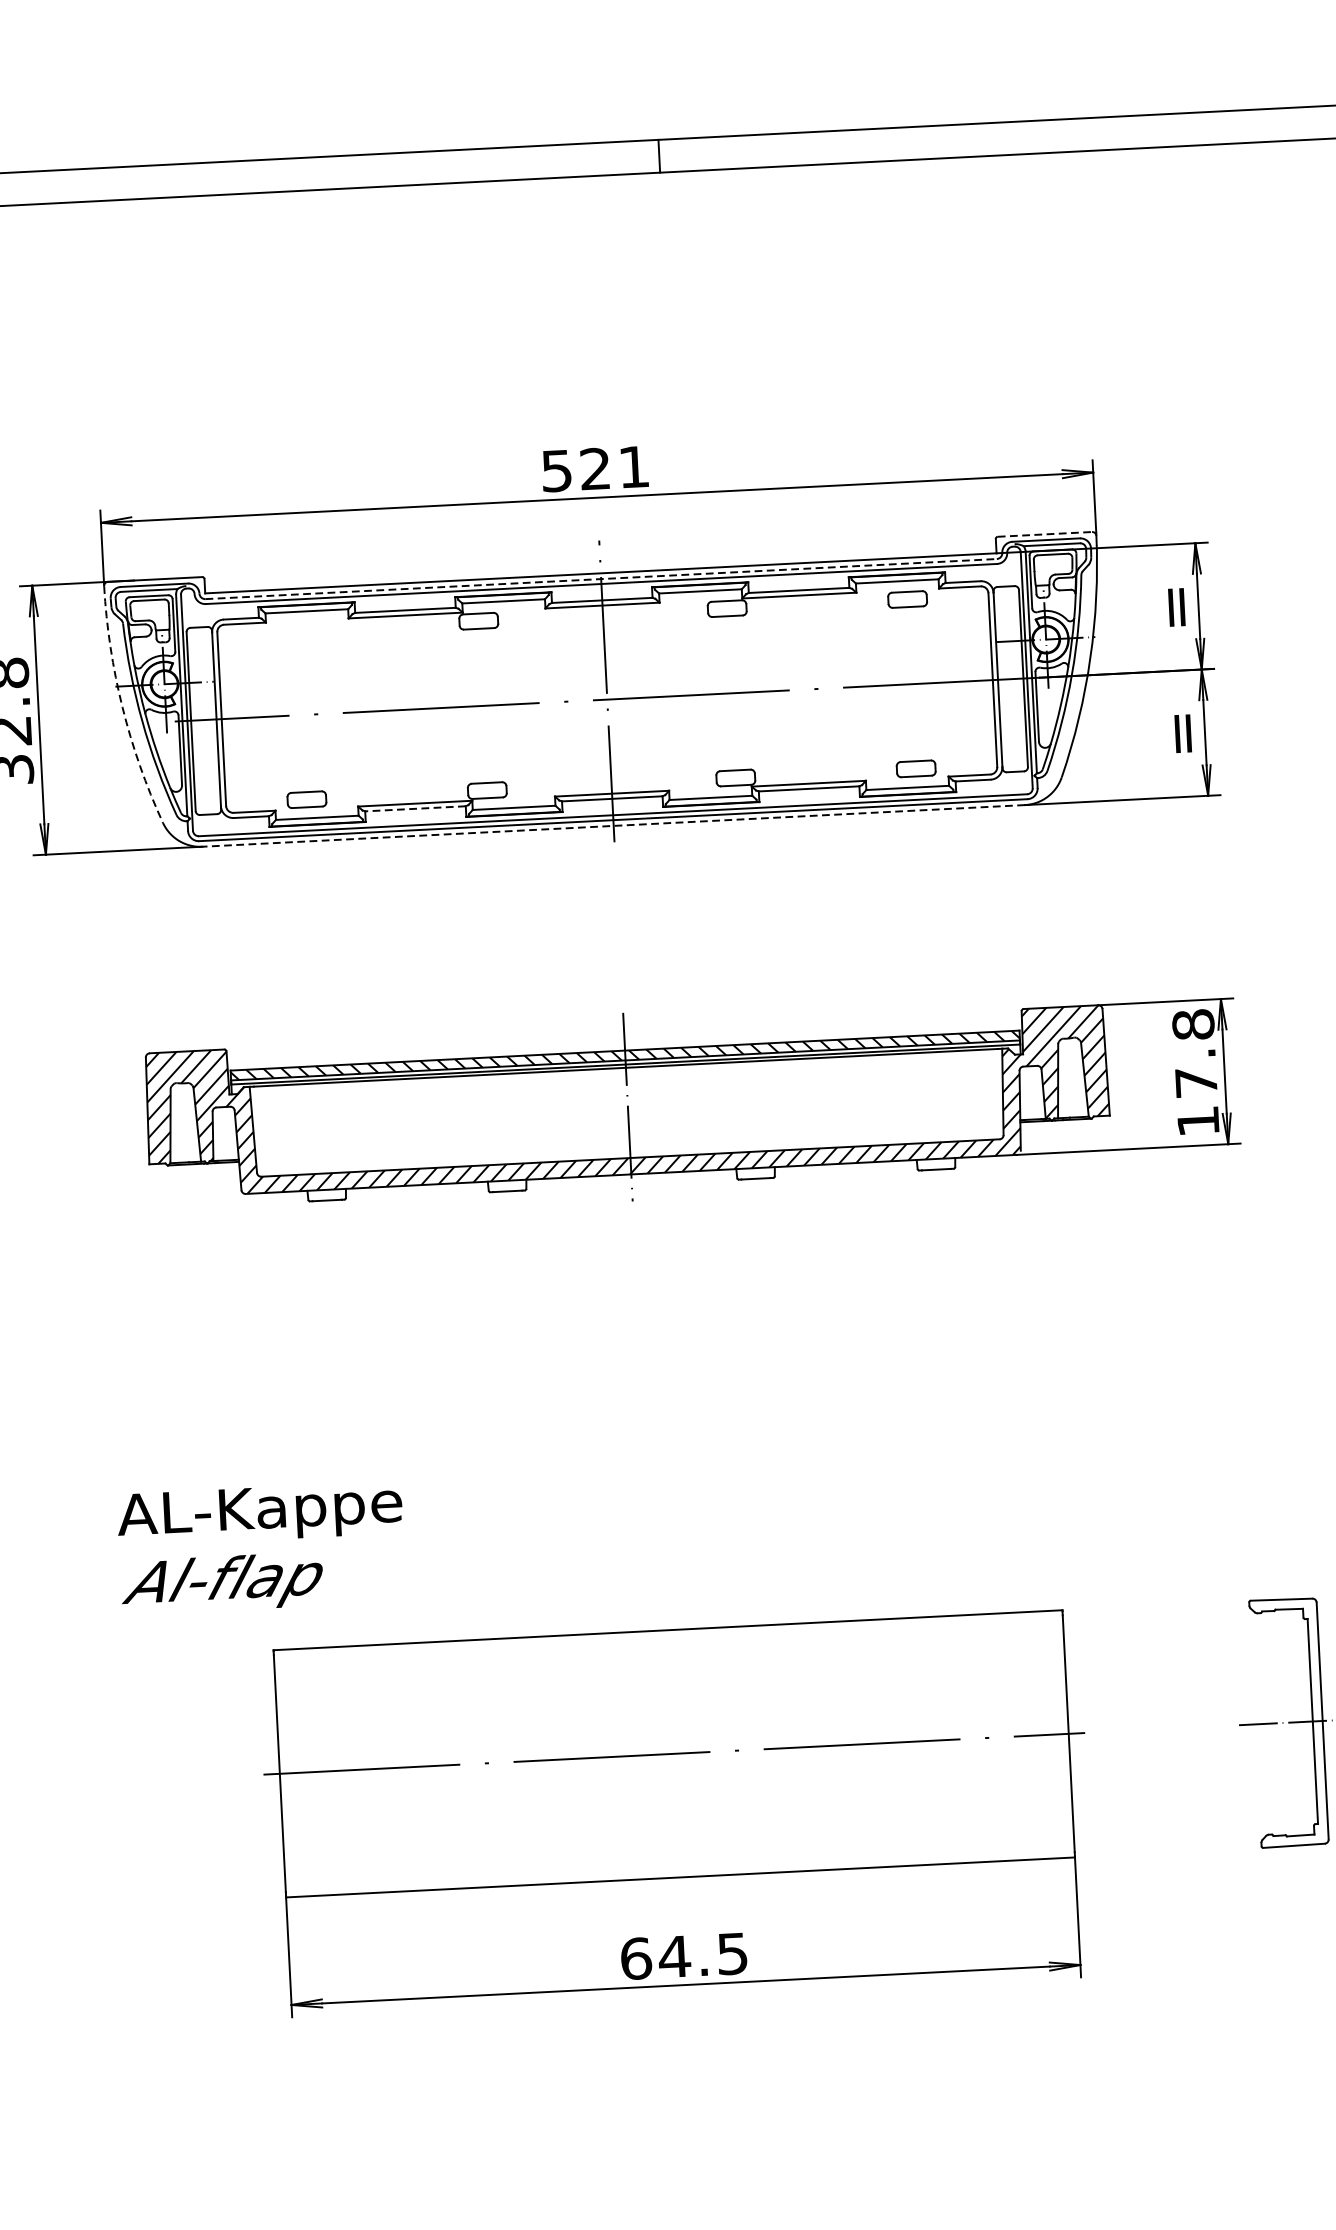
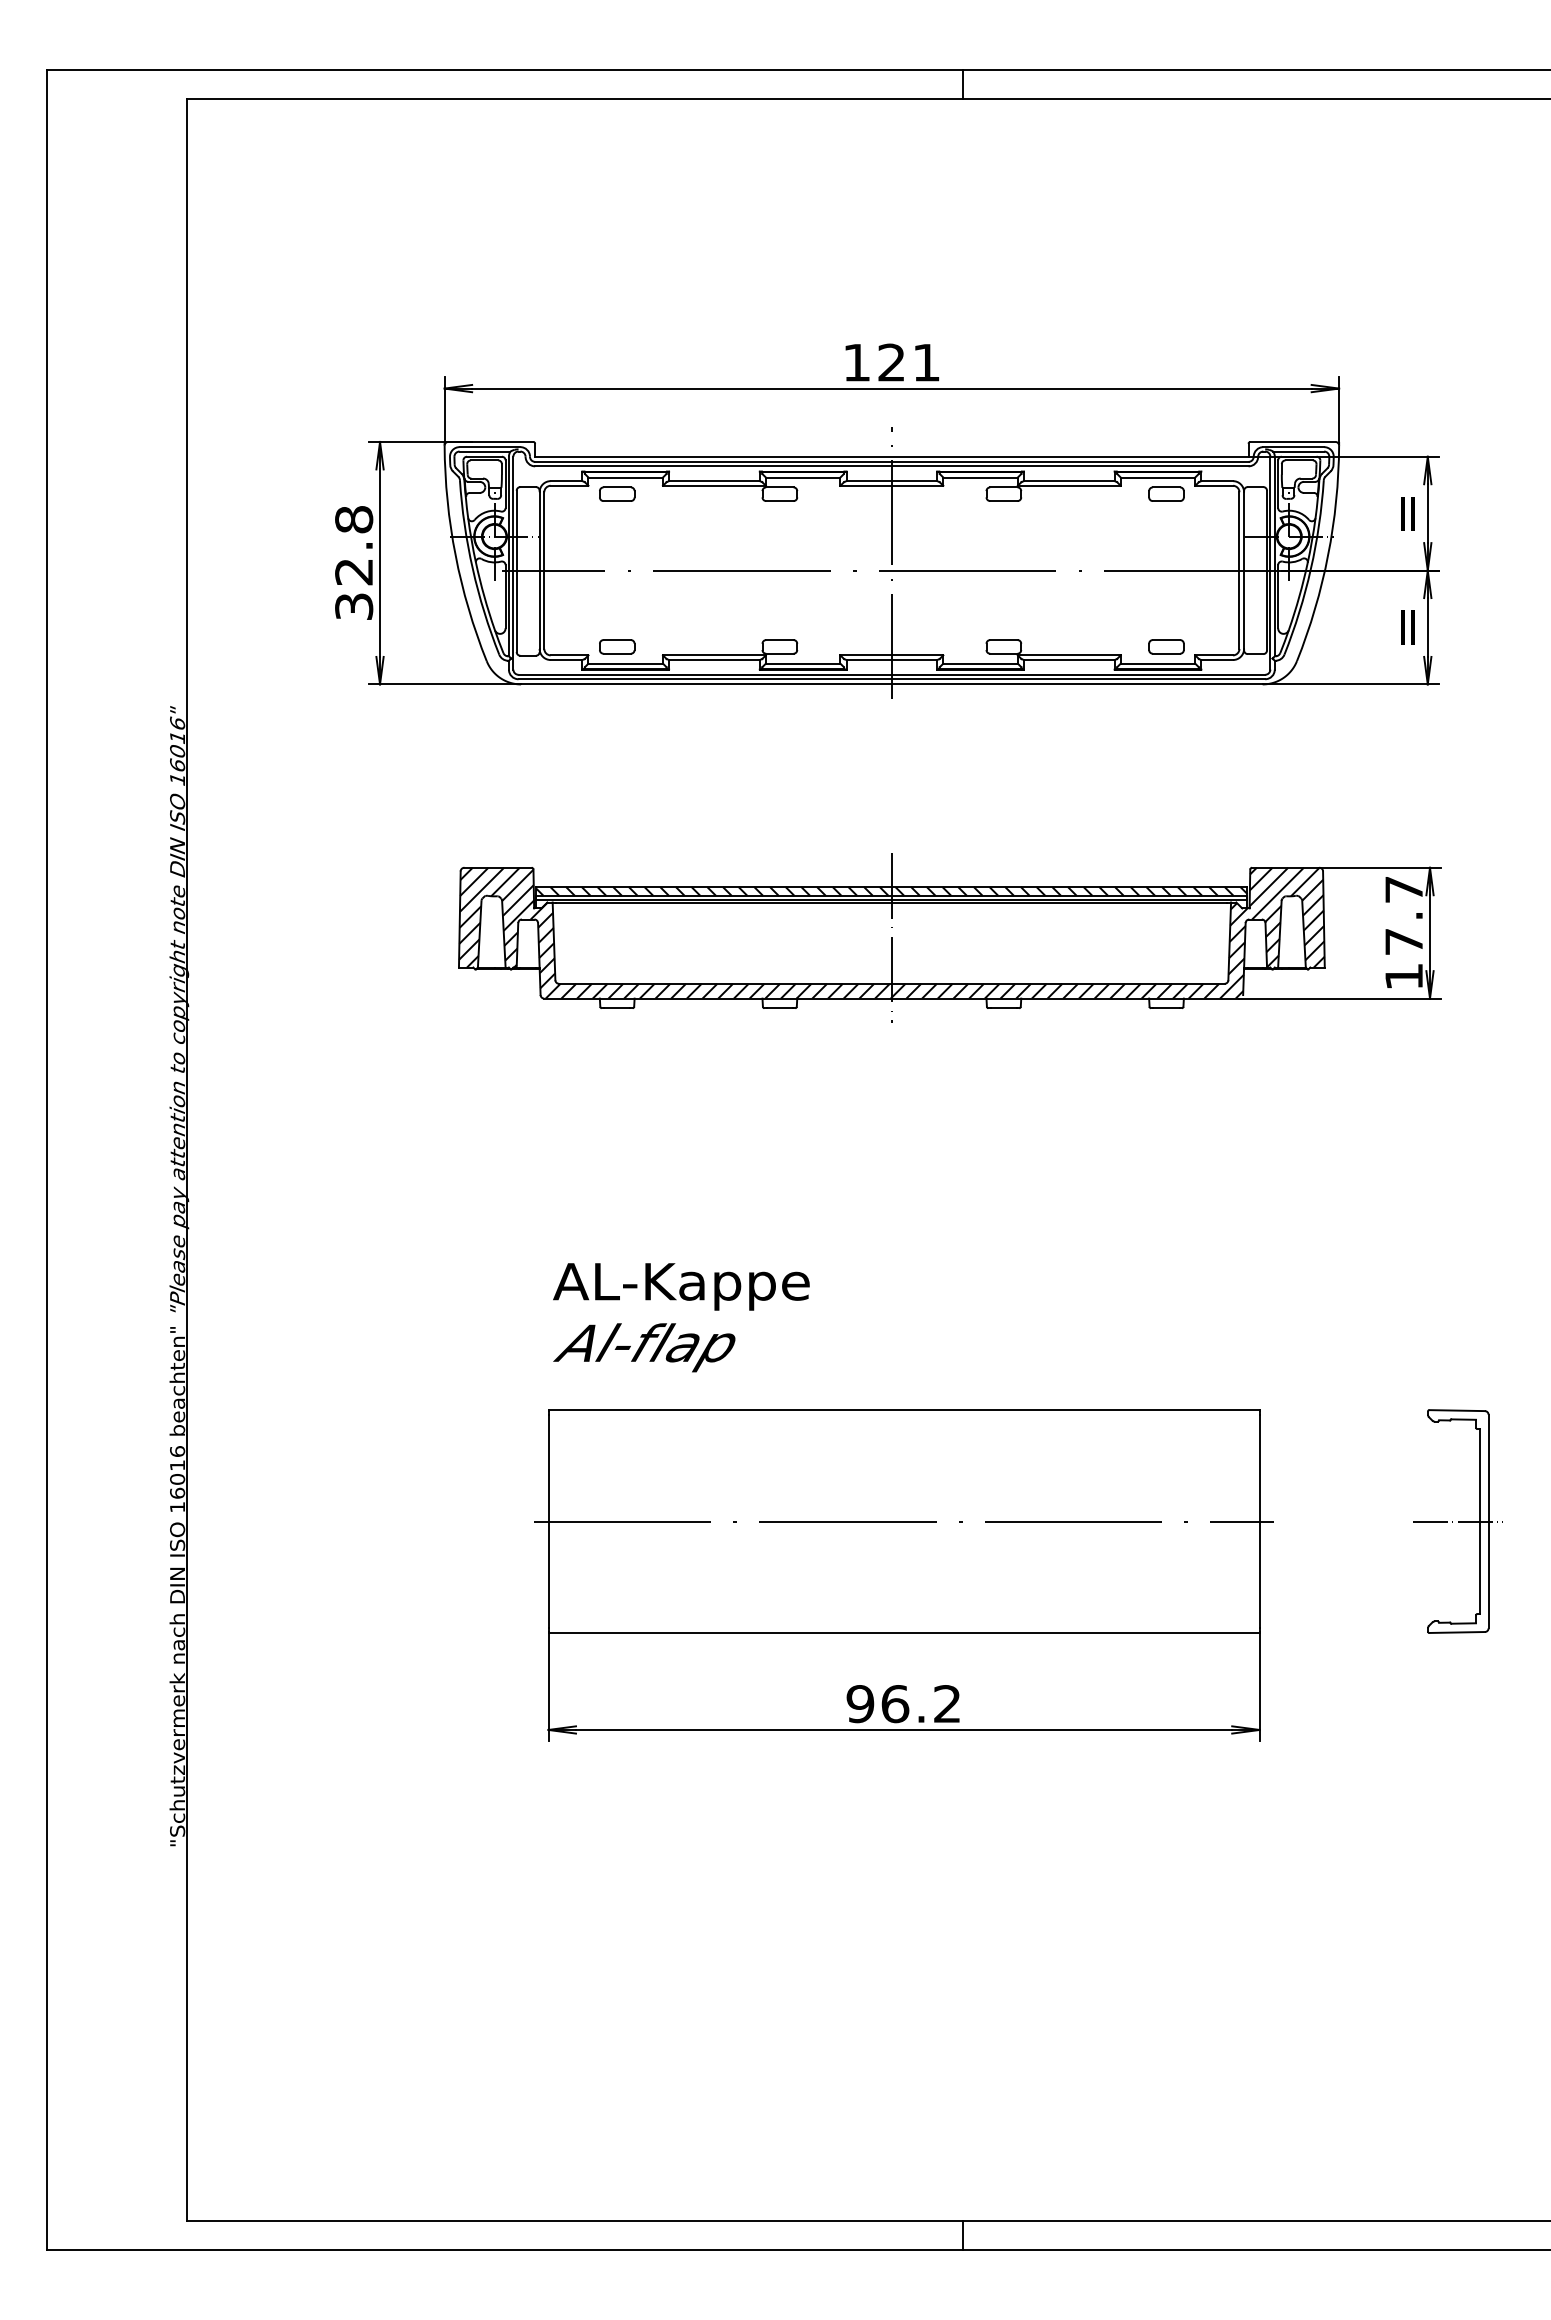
text: (556, 470) -> (856, 362), 521 -> 121
line: (1044, 533) -> (1292, 441), dashed -> solid
line: (600, 578) -> (891, 461), dashed -> solid
part: (298, 629) -> (617, 493), added
arc: (122, 707) -> (455, 555), dashed -> solid
line: (414, 809) -> (713, 660), dashed -> solid
line: (613, 826) -> (891, 684), dashed -> solid
text: (1193, 1024) -> (1404, 889), 17.8 -> 17.7
text: (261, 1547) -> (681, 1317), moved
text: (683, 1956) -> (903, 1704), 64.5 -> 96.2

